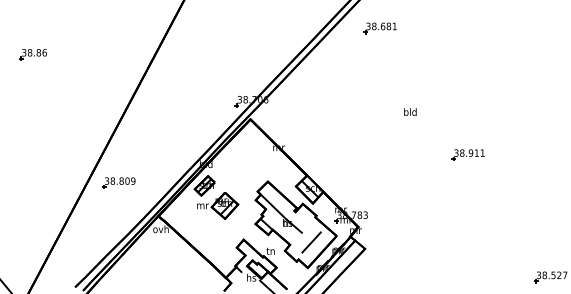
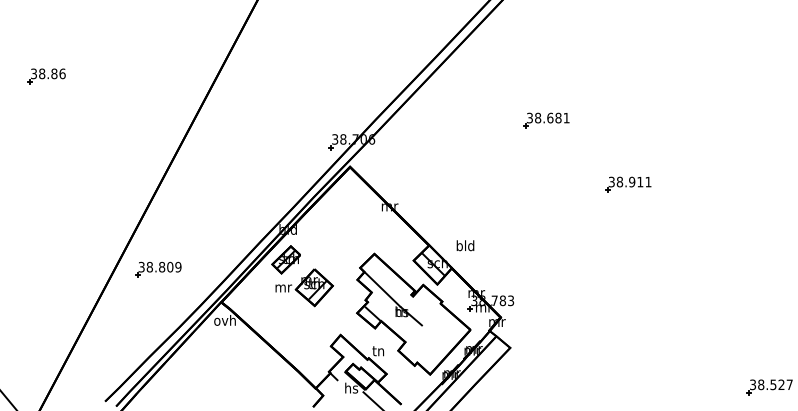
part: (380, 28) -> (546, 120), moved
text: (410, 111) -> (465, 245), moved
part: (468, 154) -> (628, 184), moved
part: (119, 182) -> (158, 269), moved
line: (311, 242) -> (435, 338), removed

